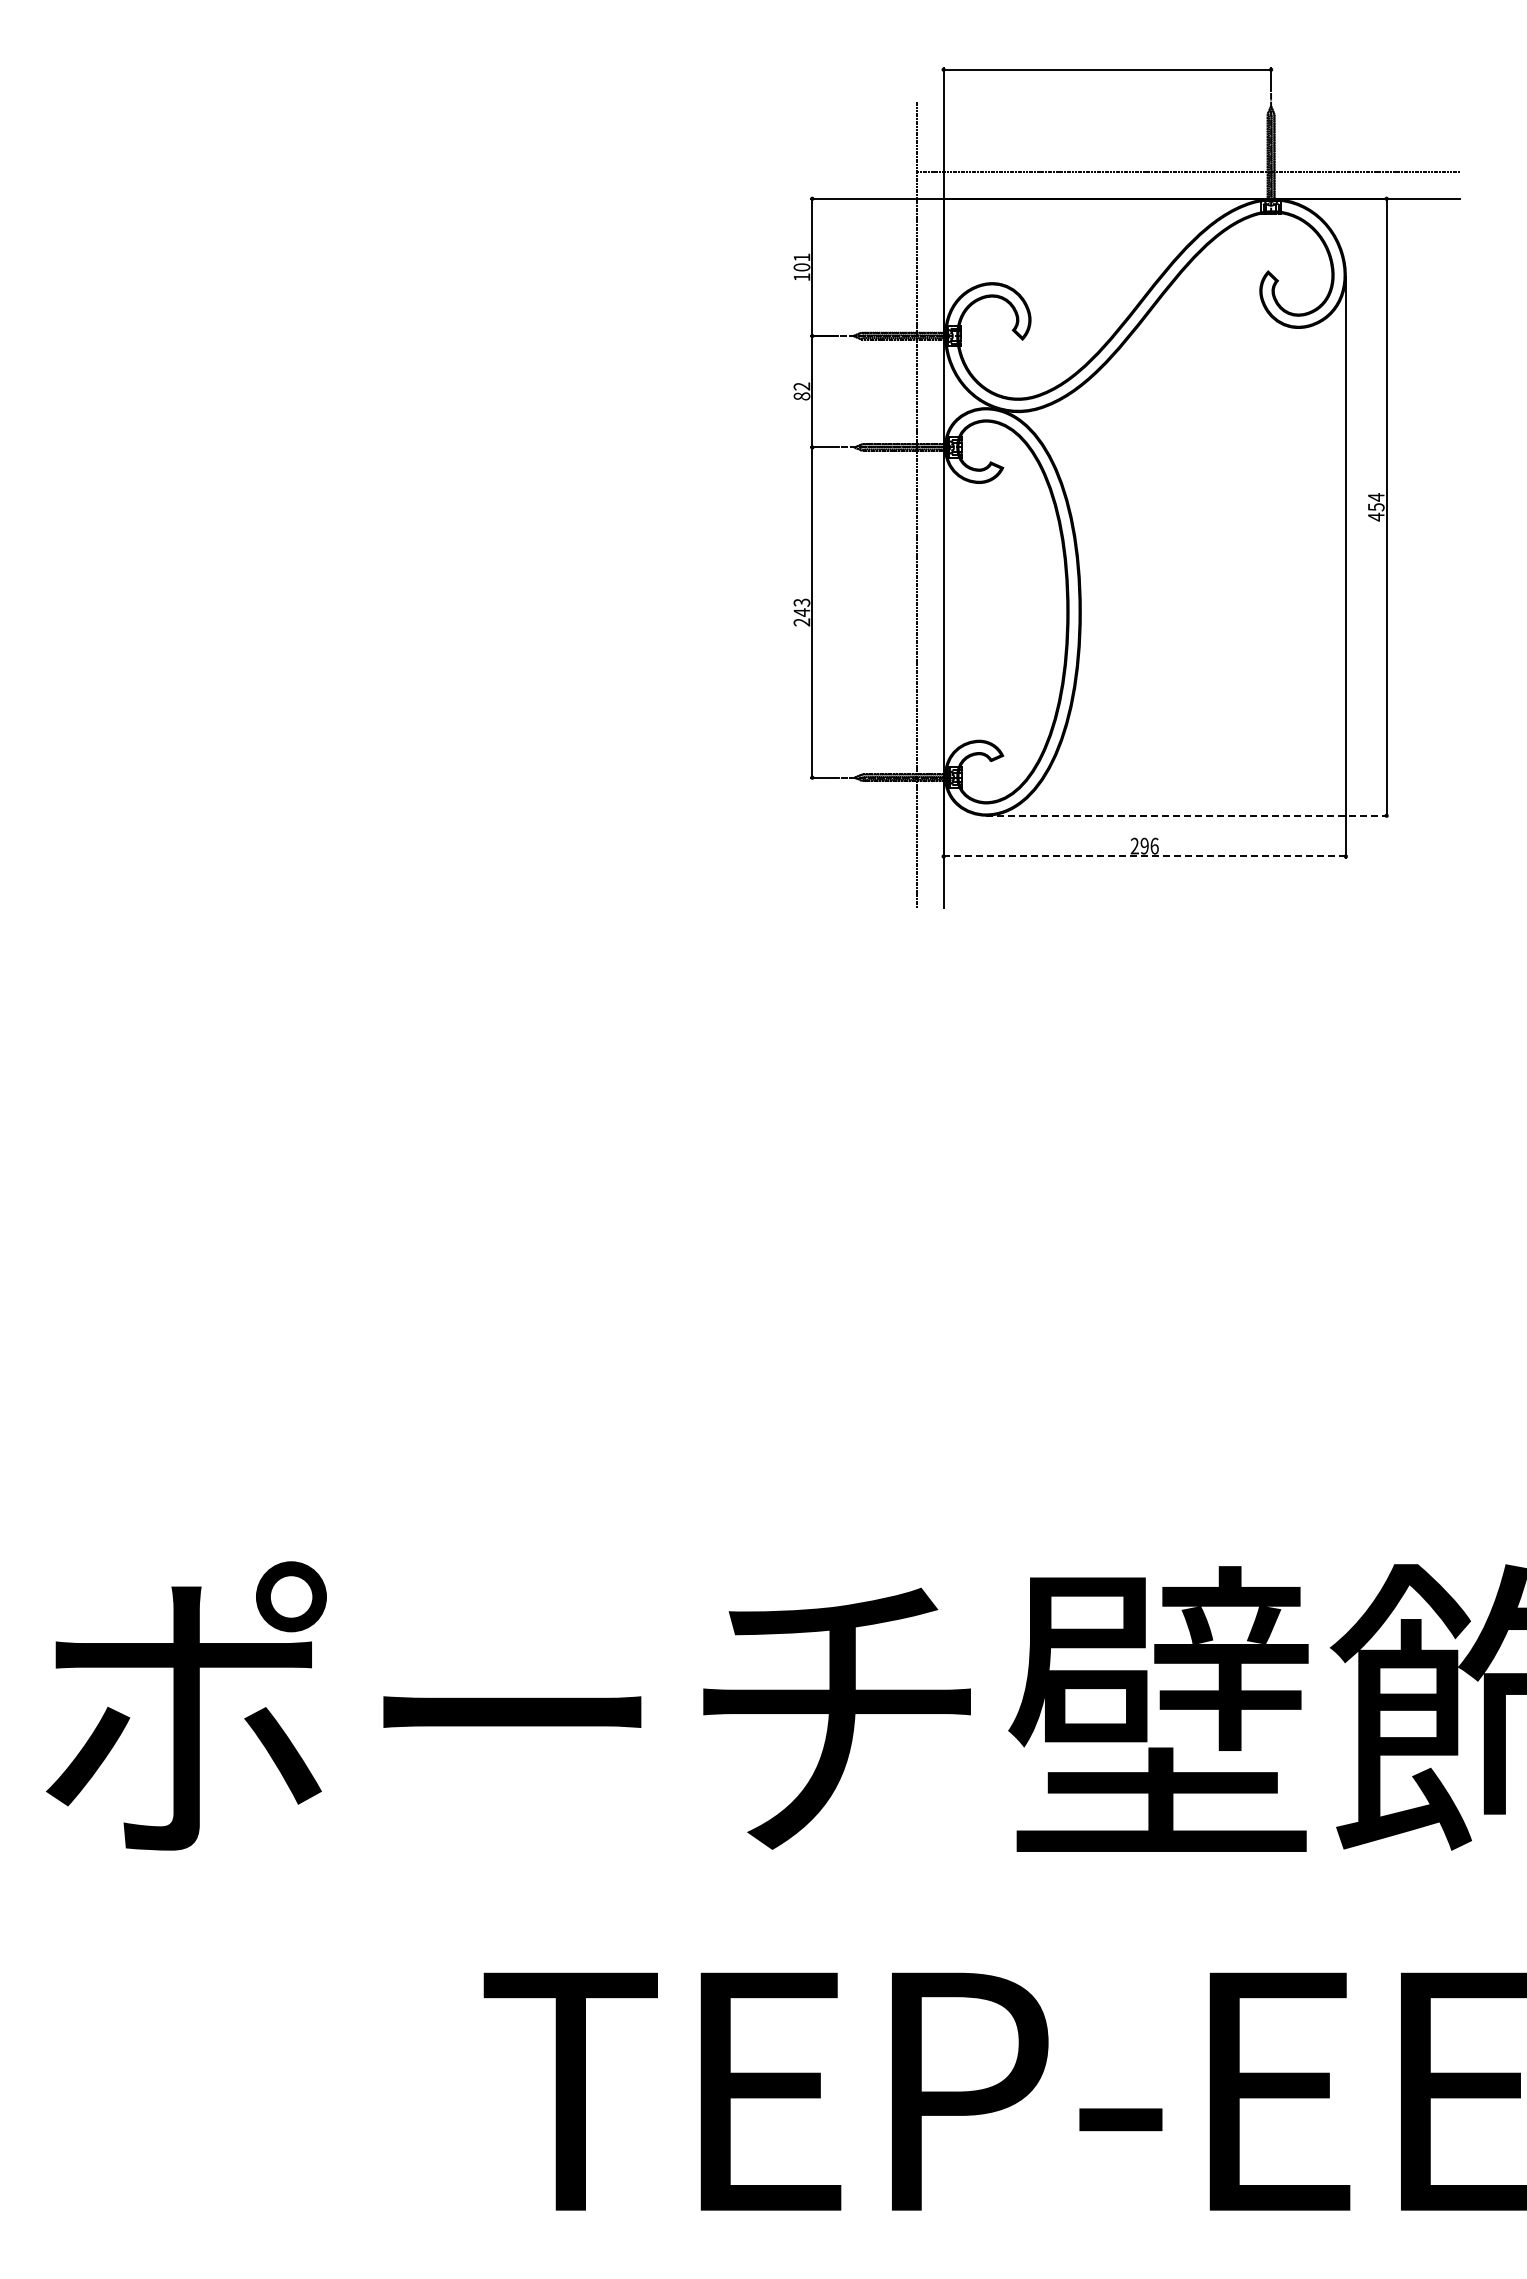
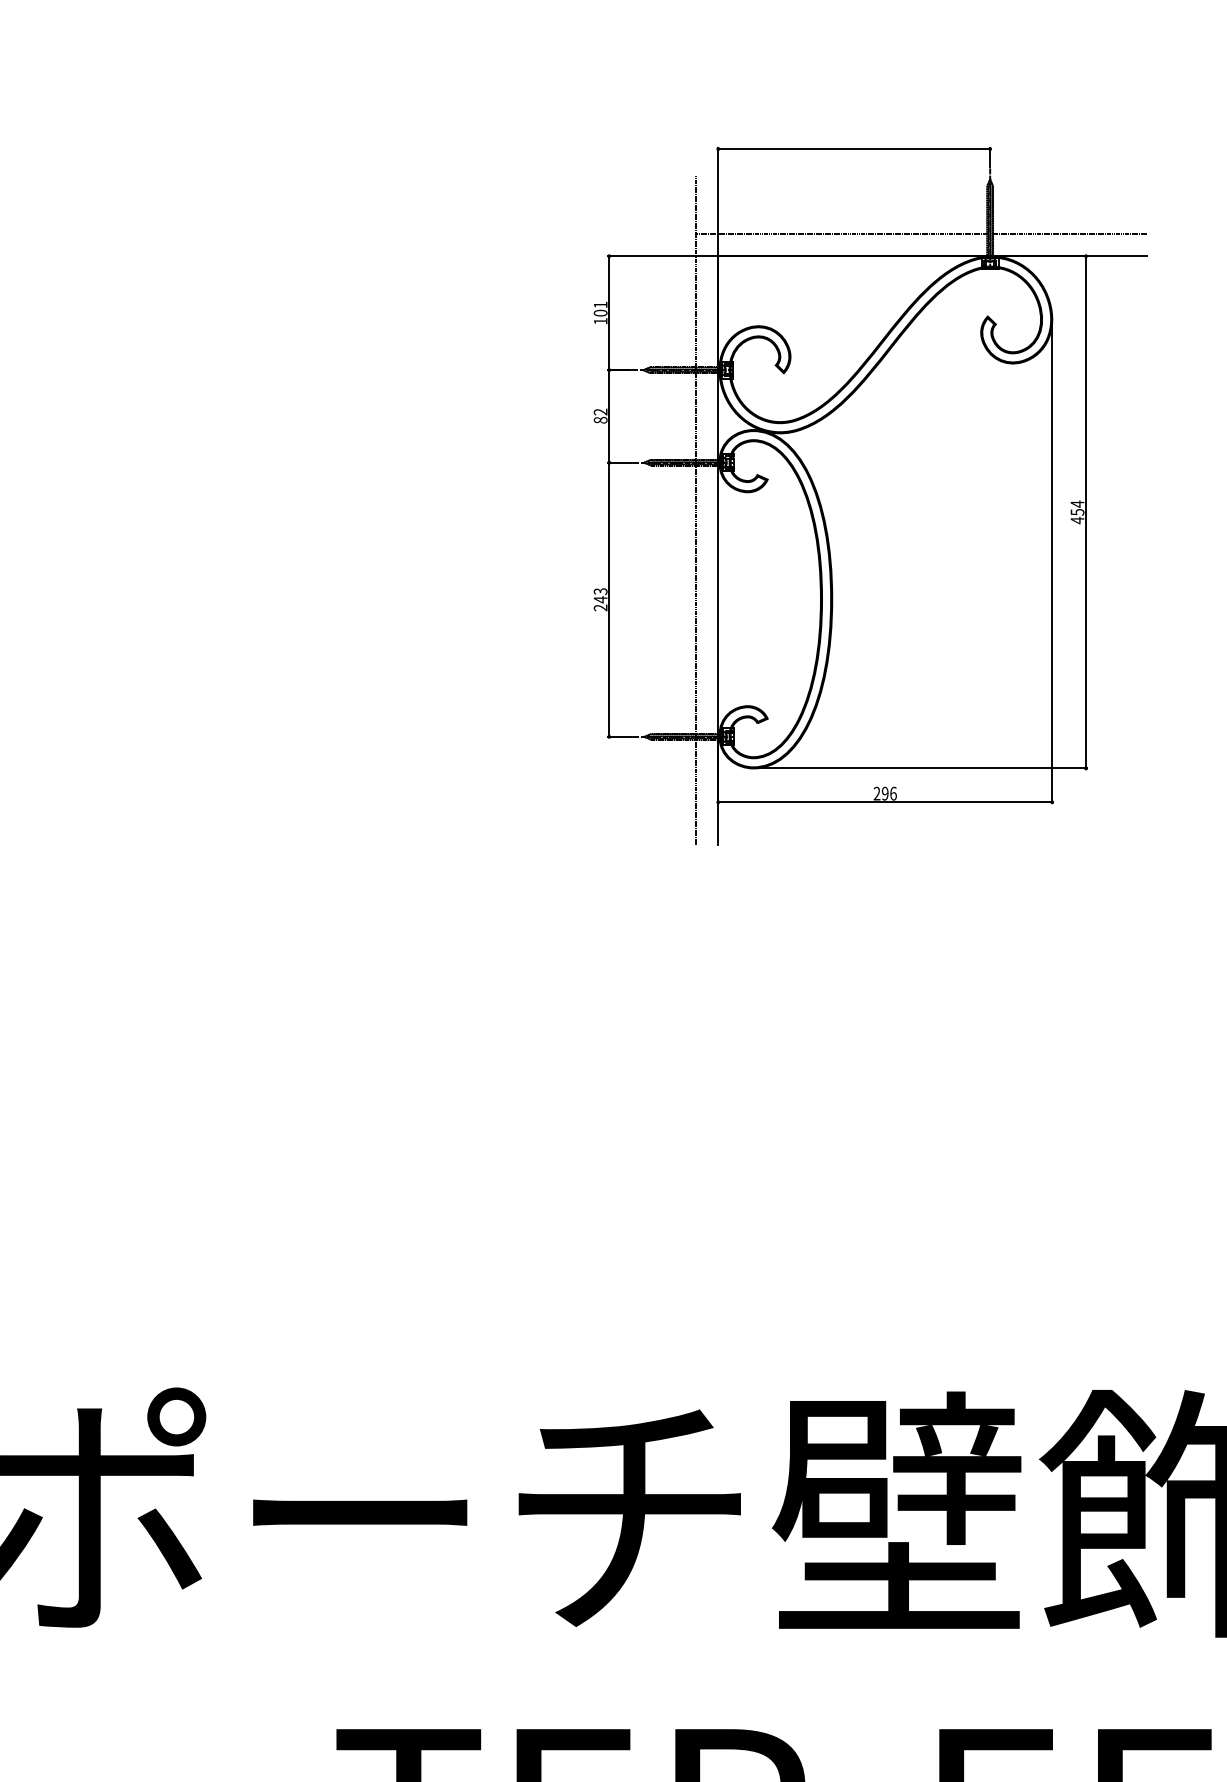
line: (1187, 815) -> (920, 768), dashed -> solid
line: (1144, 856) -> (885, 802), dashed -> solid

